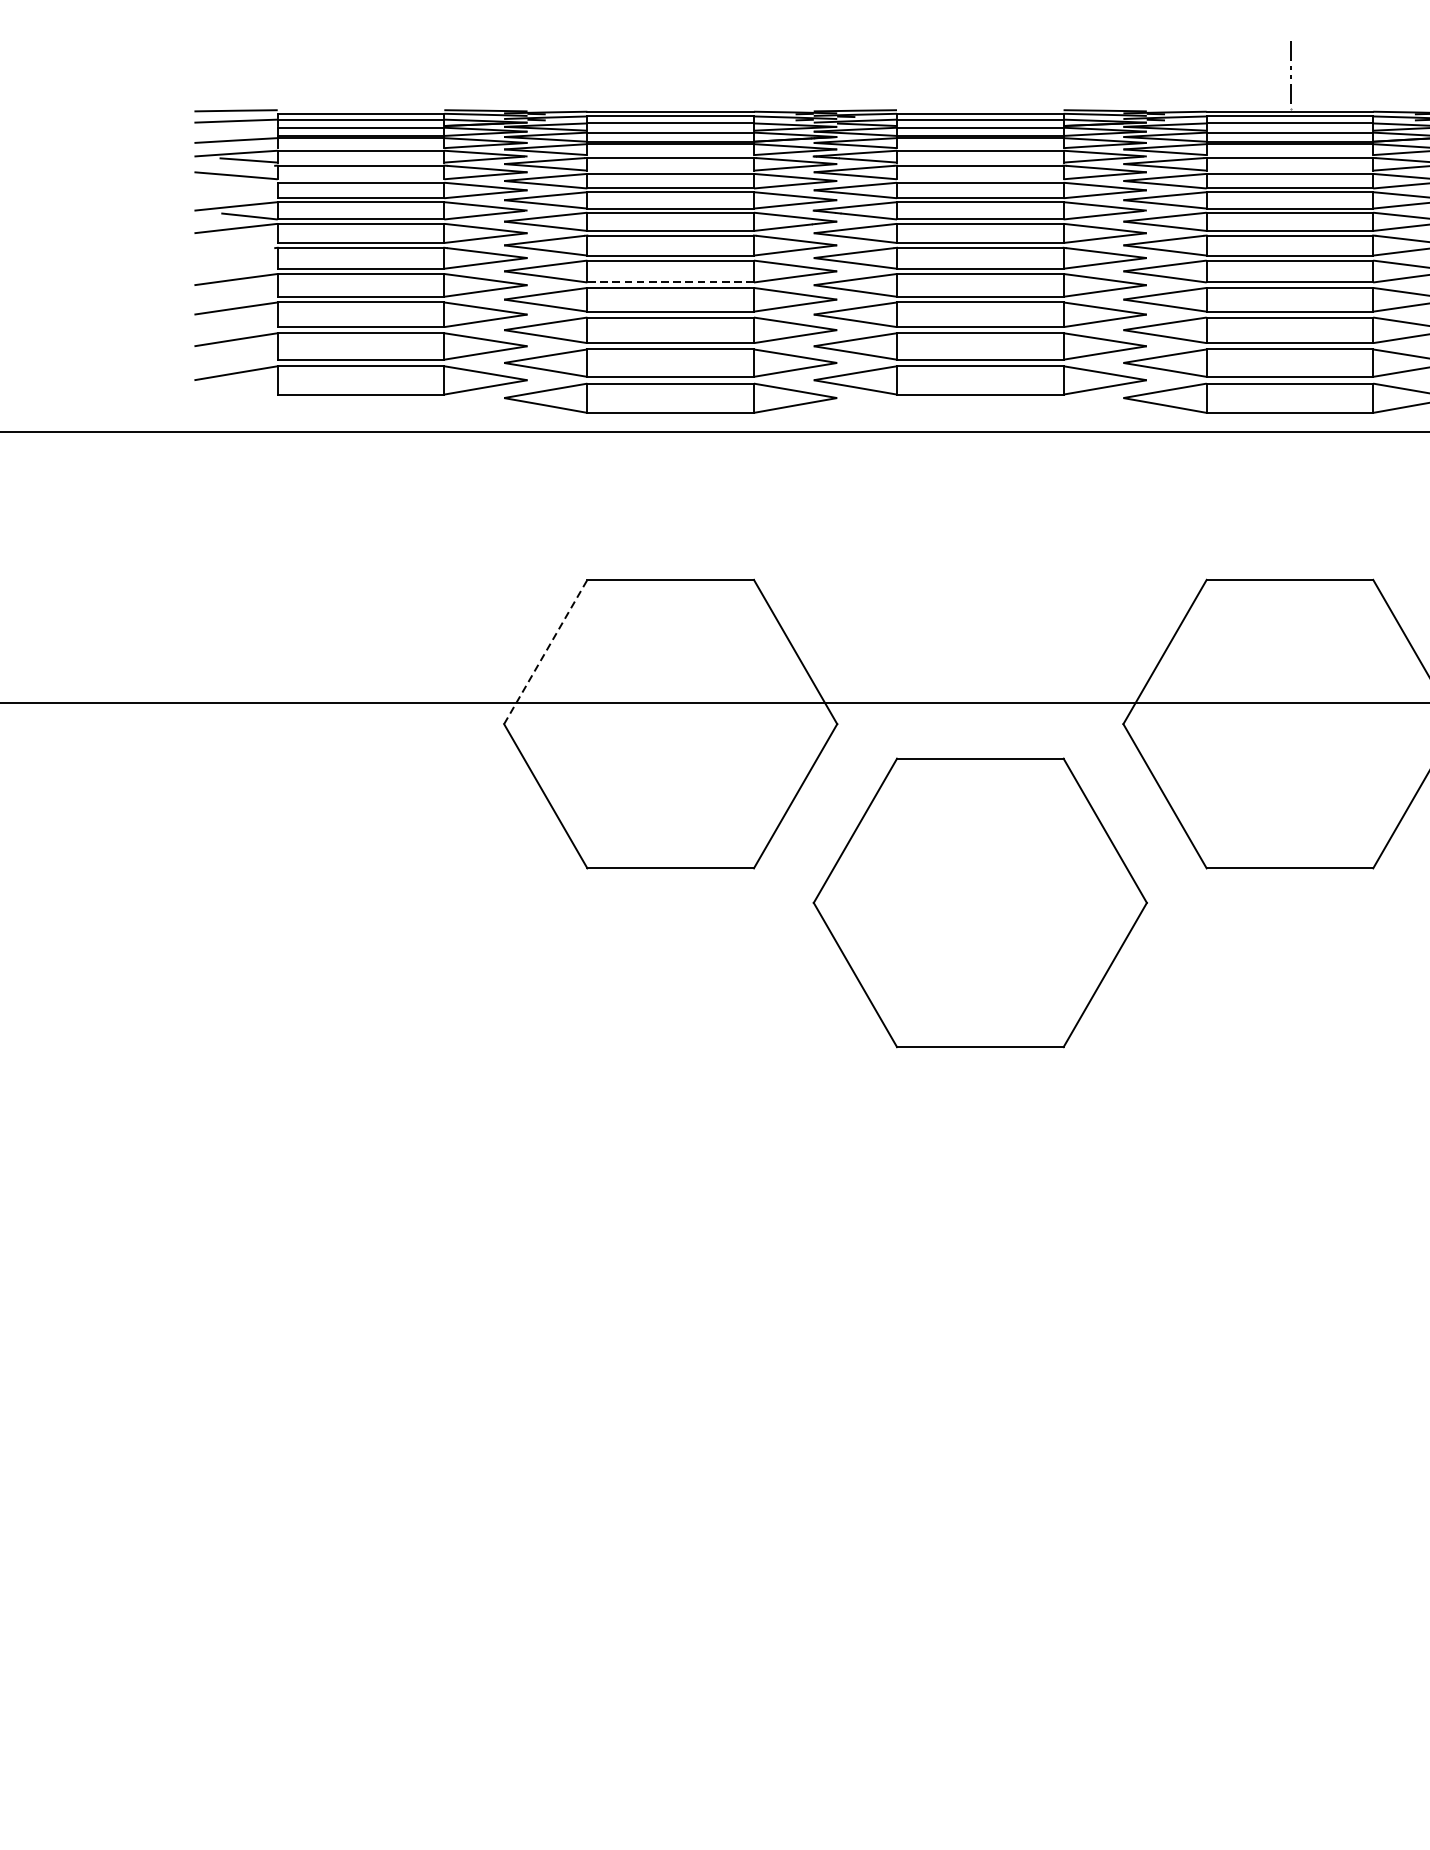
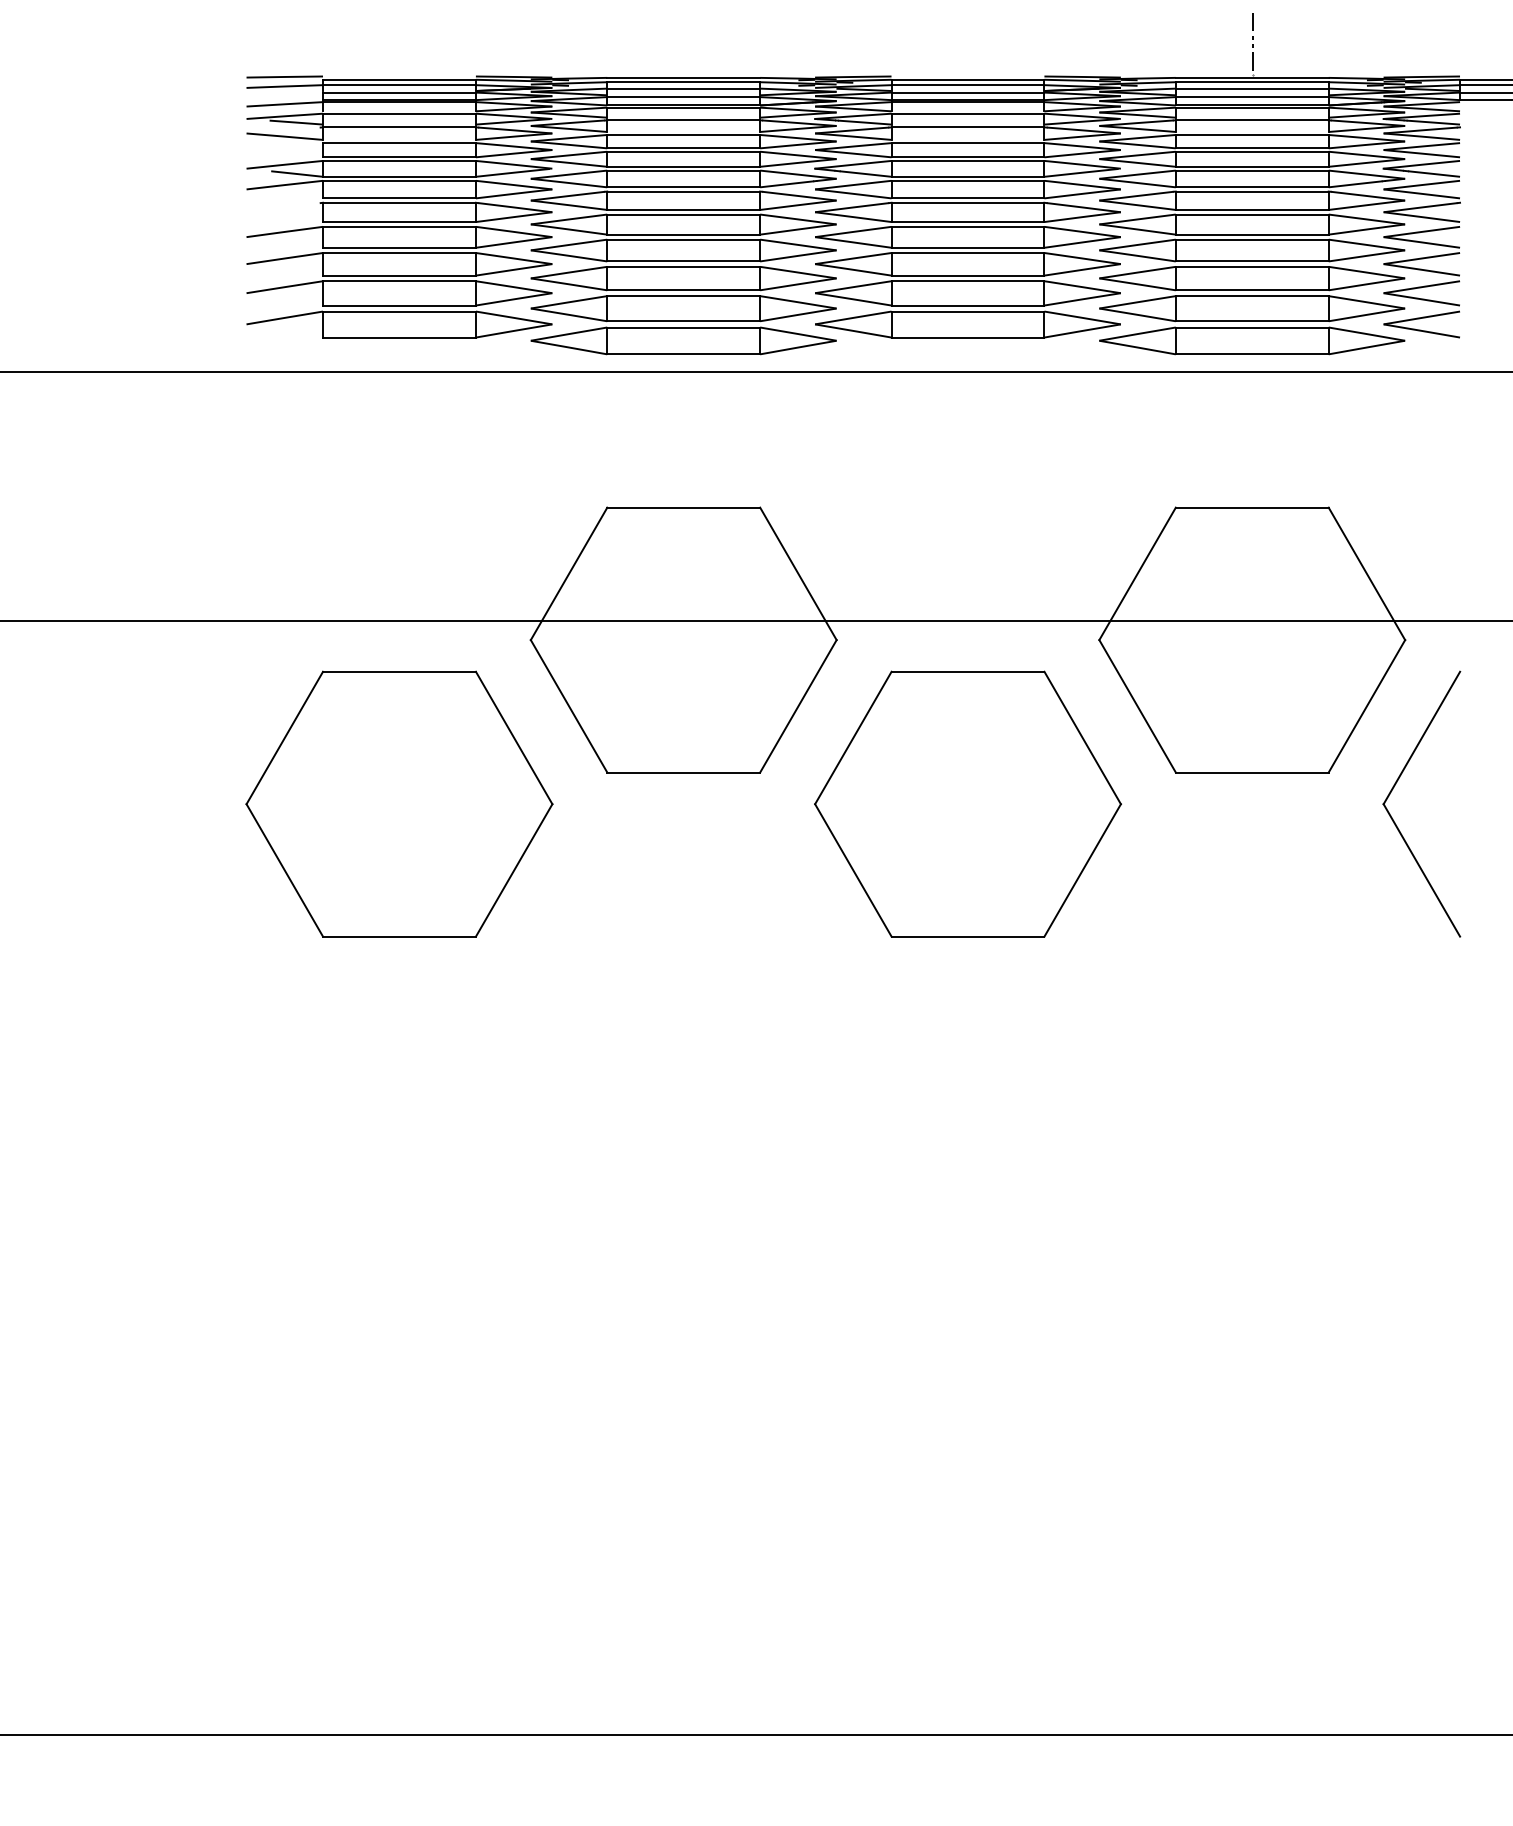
line: (670, 282) -> (683, 234), dashed -> solid
line: (546, 651) -> (569, 573), dashed -> solid
part: (361, 902) -> (399, 803), added

